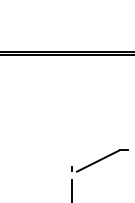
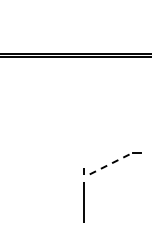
line: (98, 160) -> (111, 163), solid -> dashed

